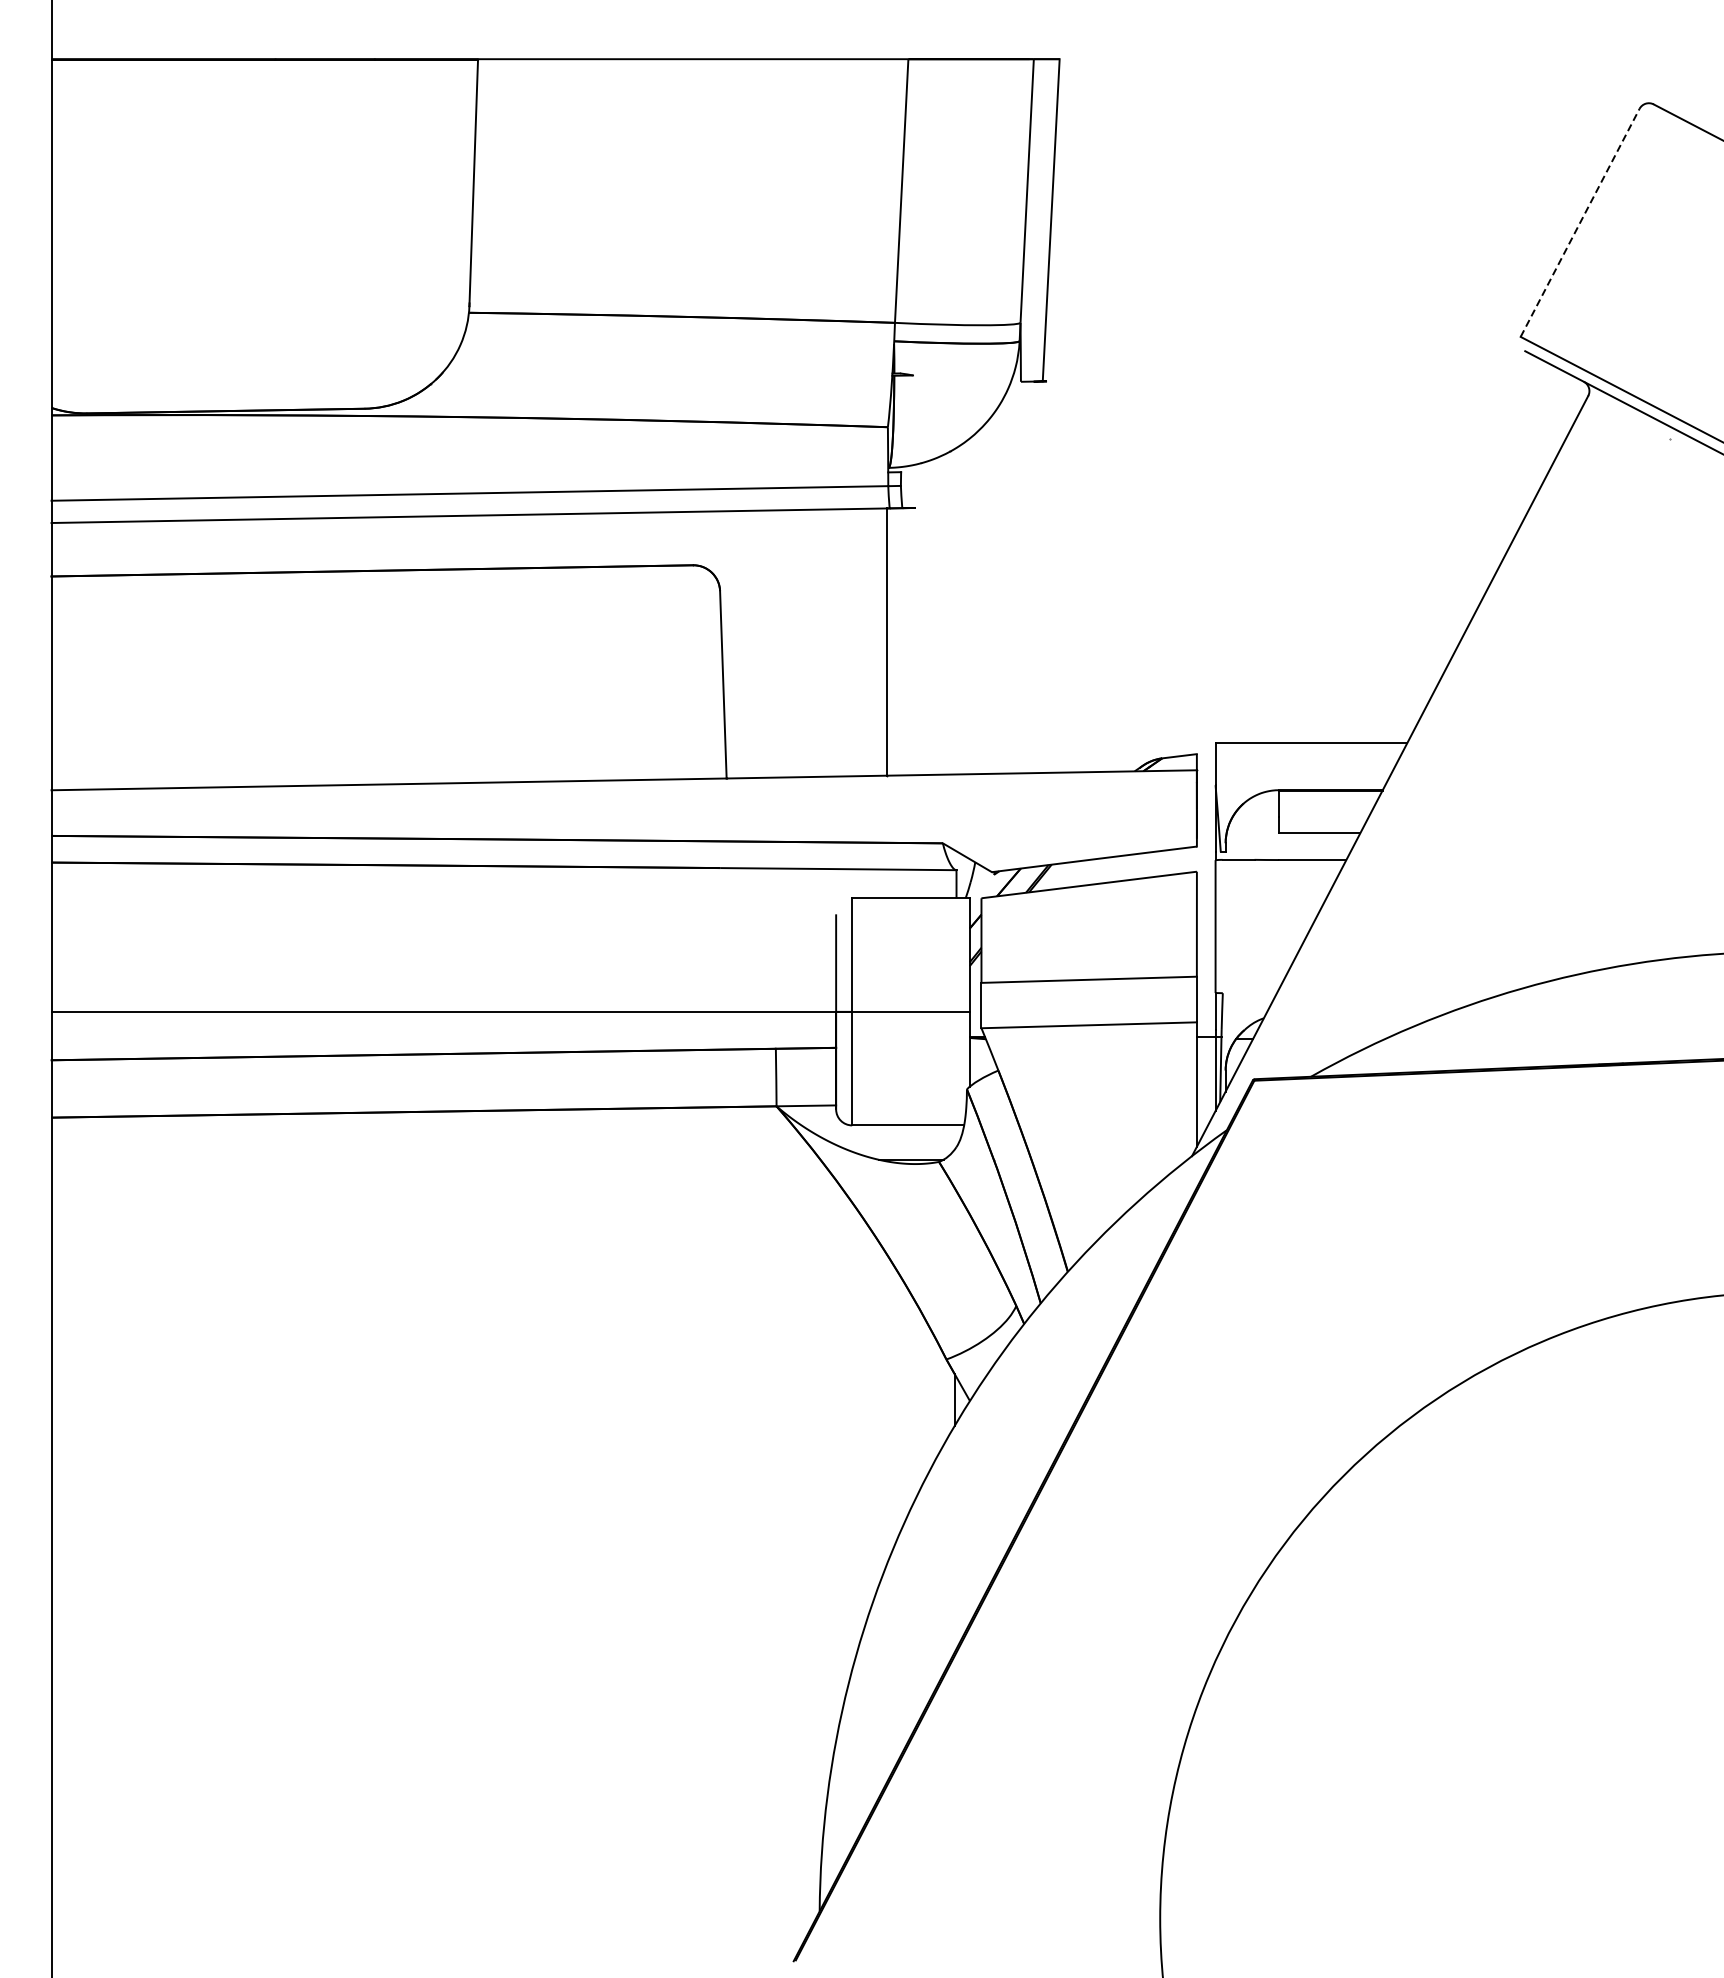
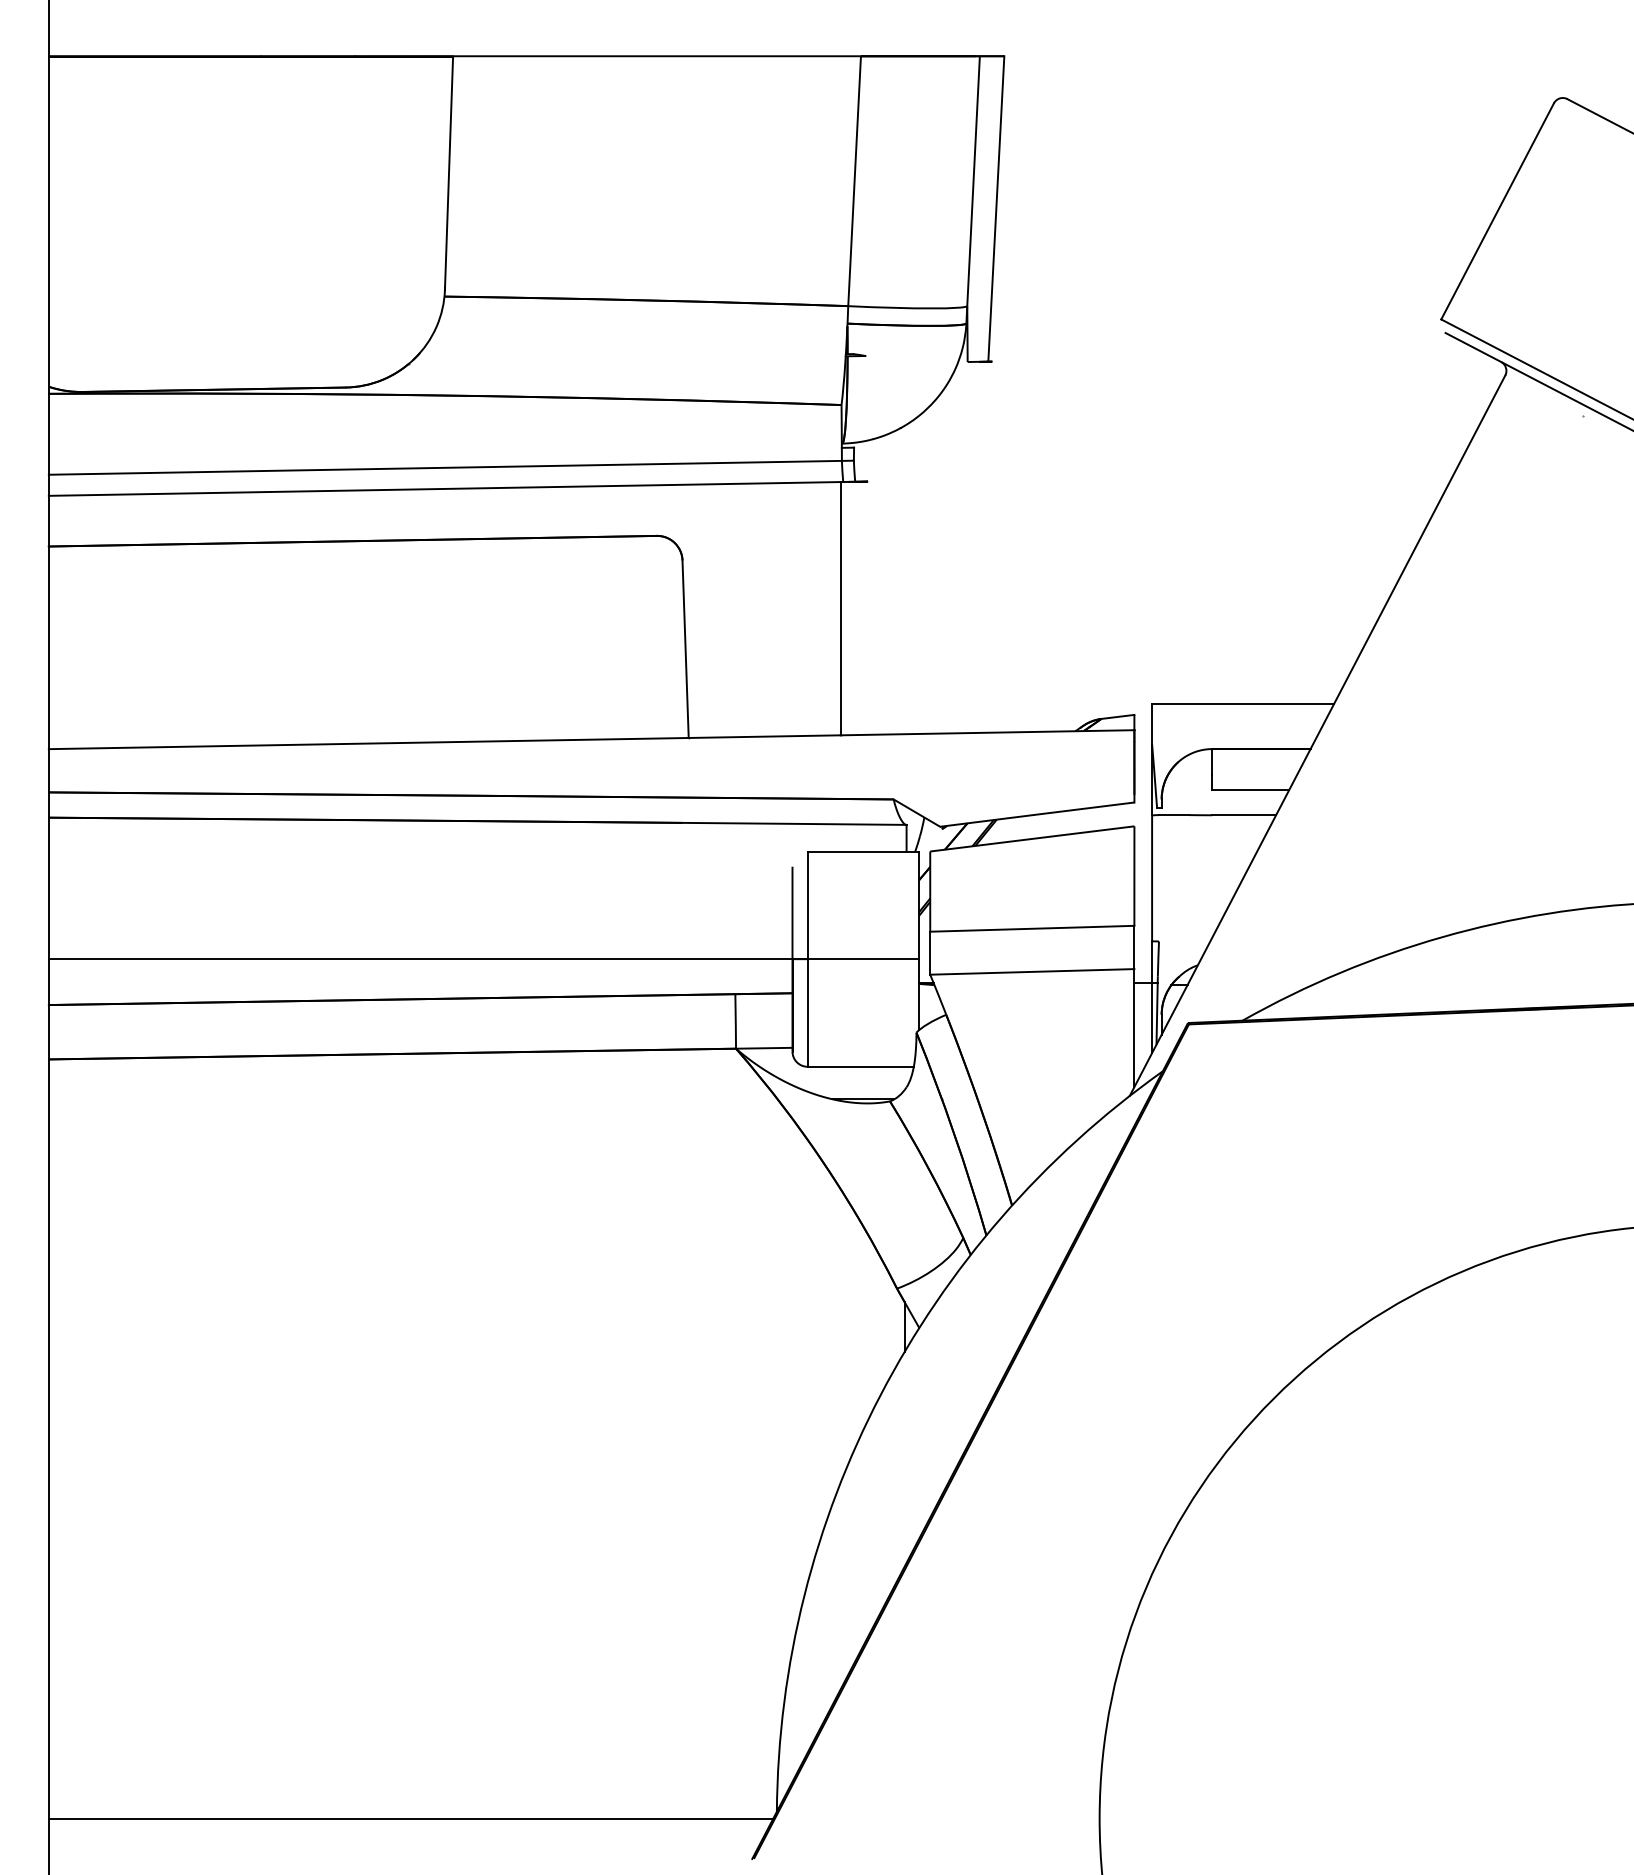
line: (1579, 222) -> (1497, 211), dashed -> solid
line: (433, 1918) -> (410, 1818), added

